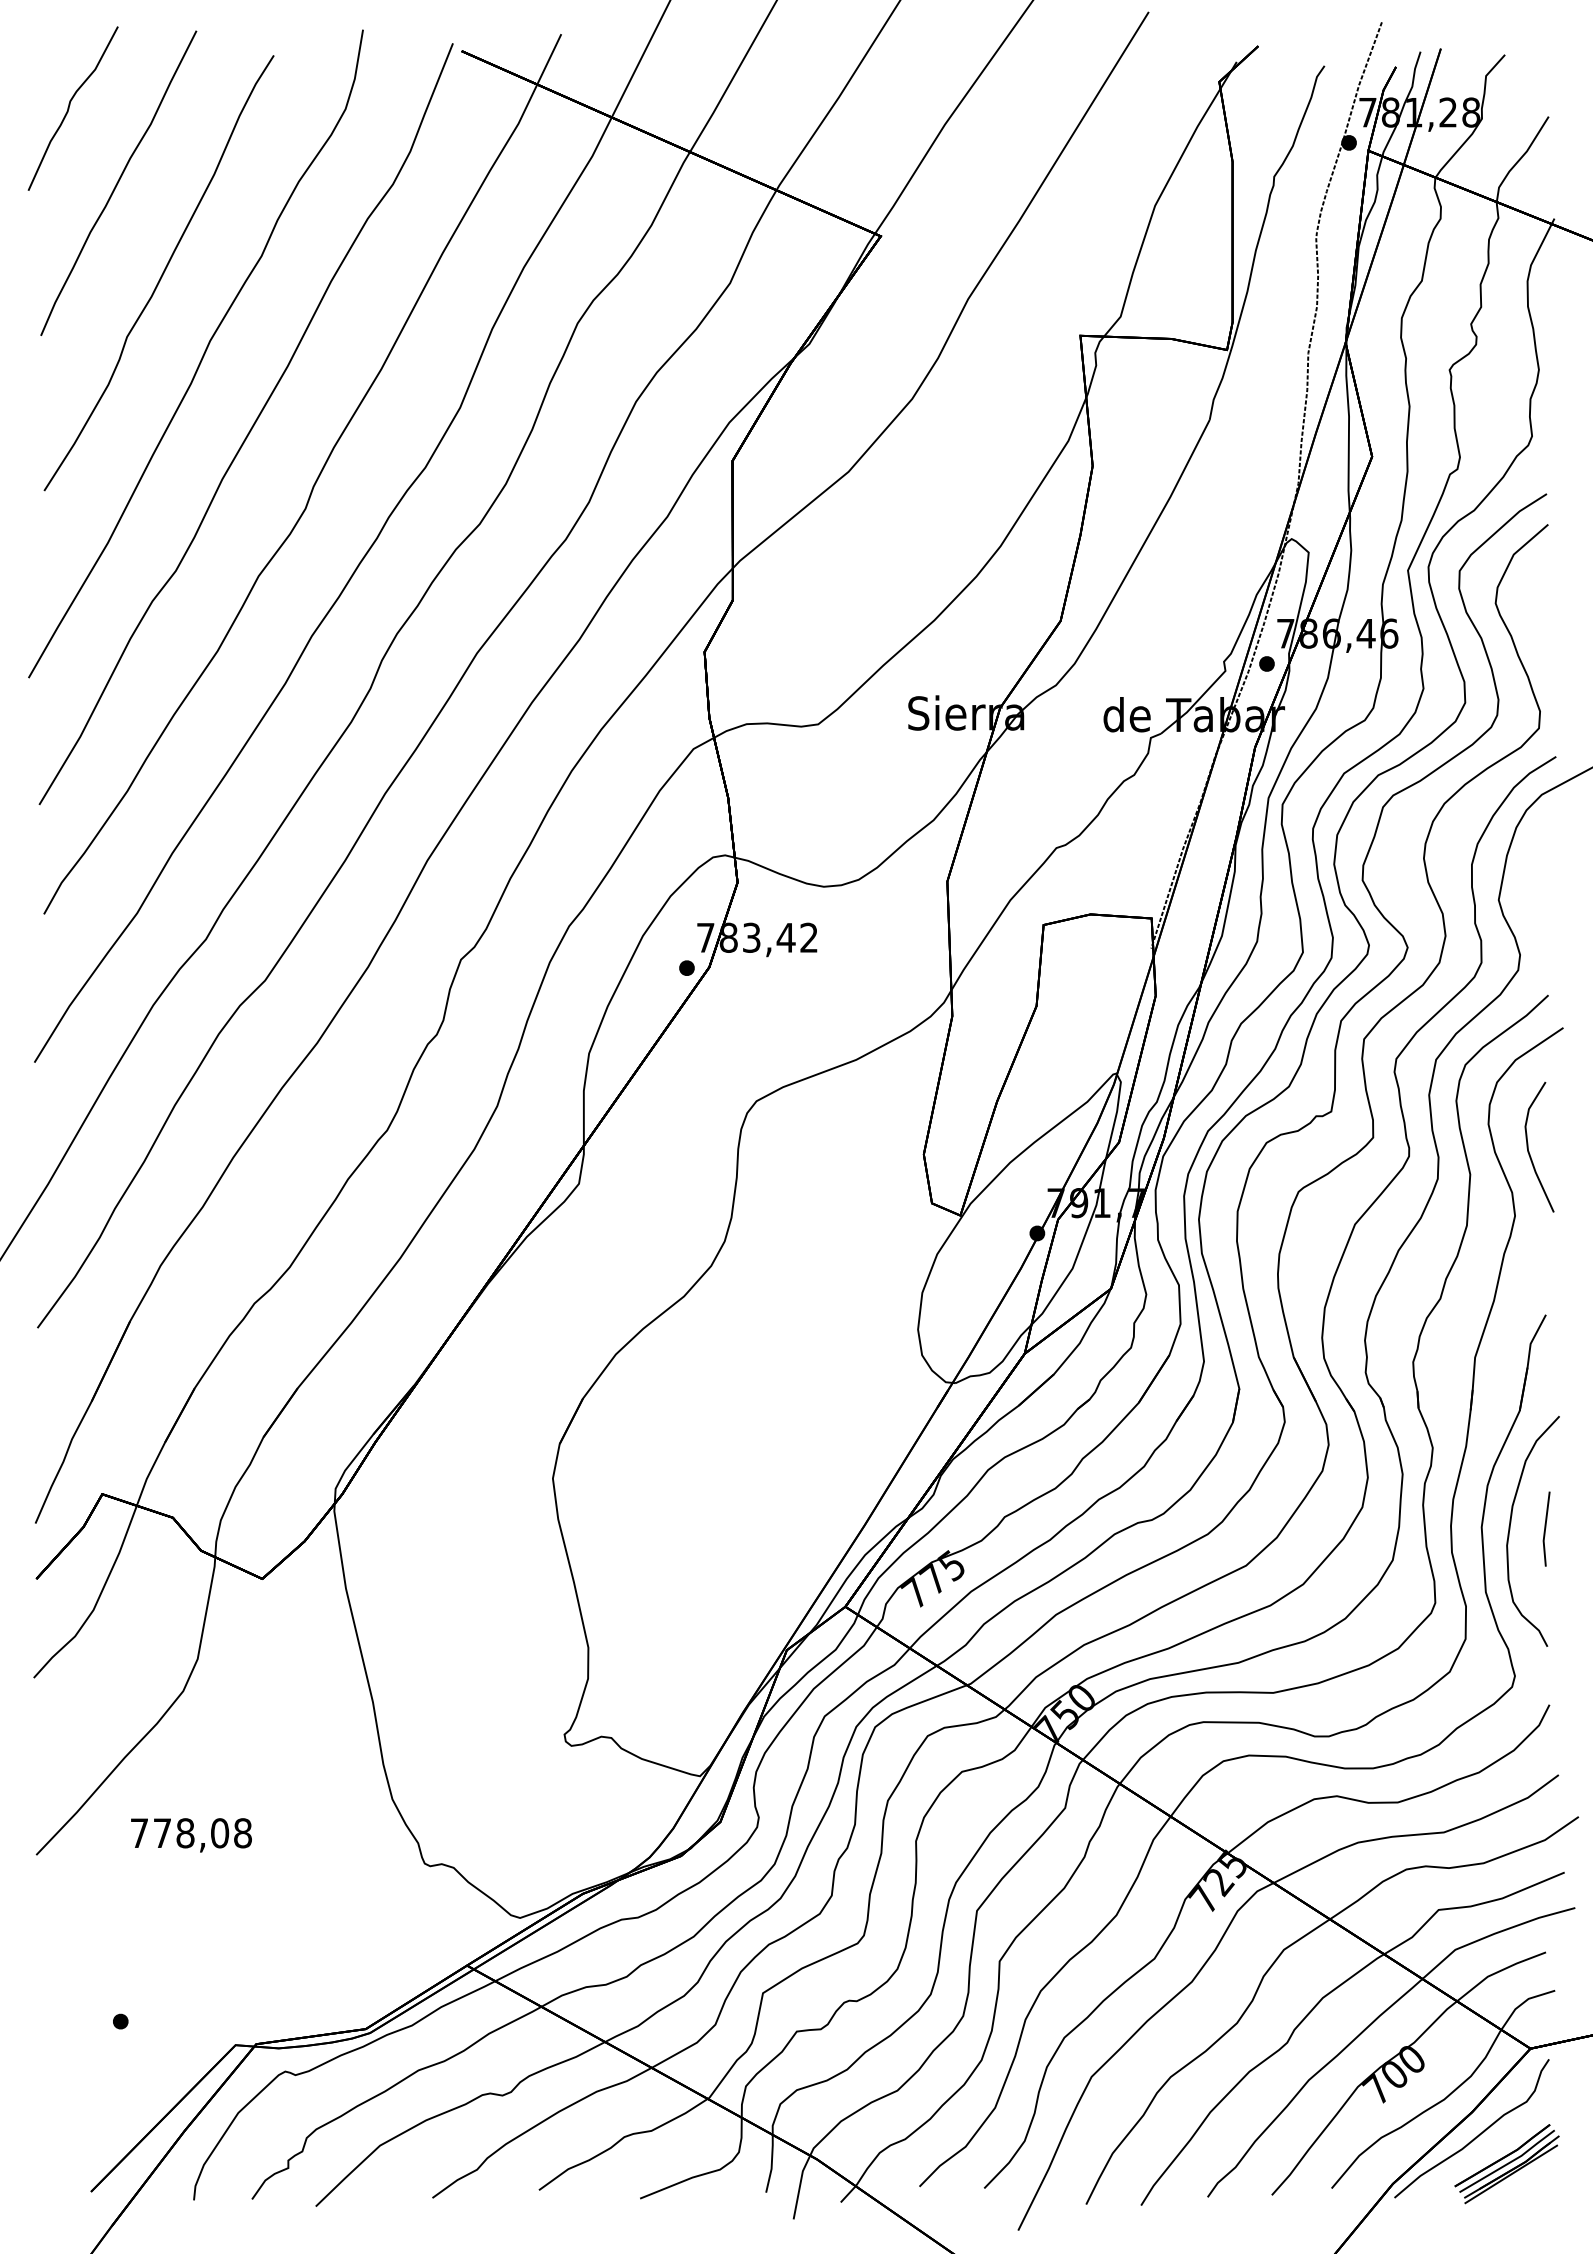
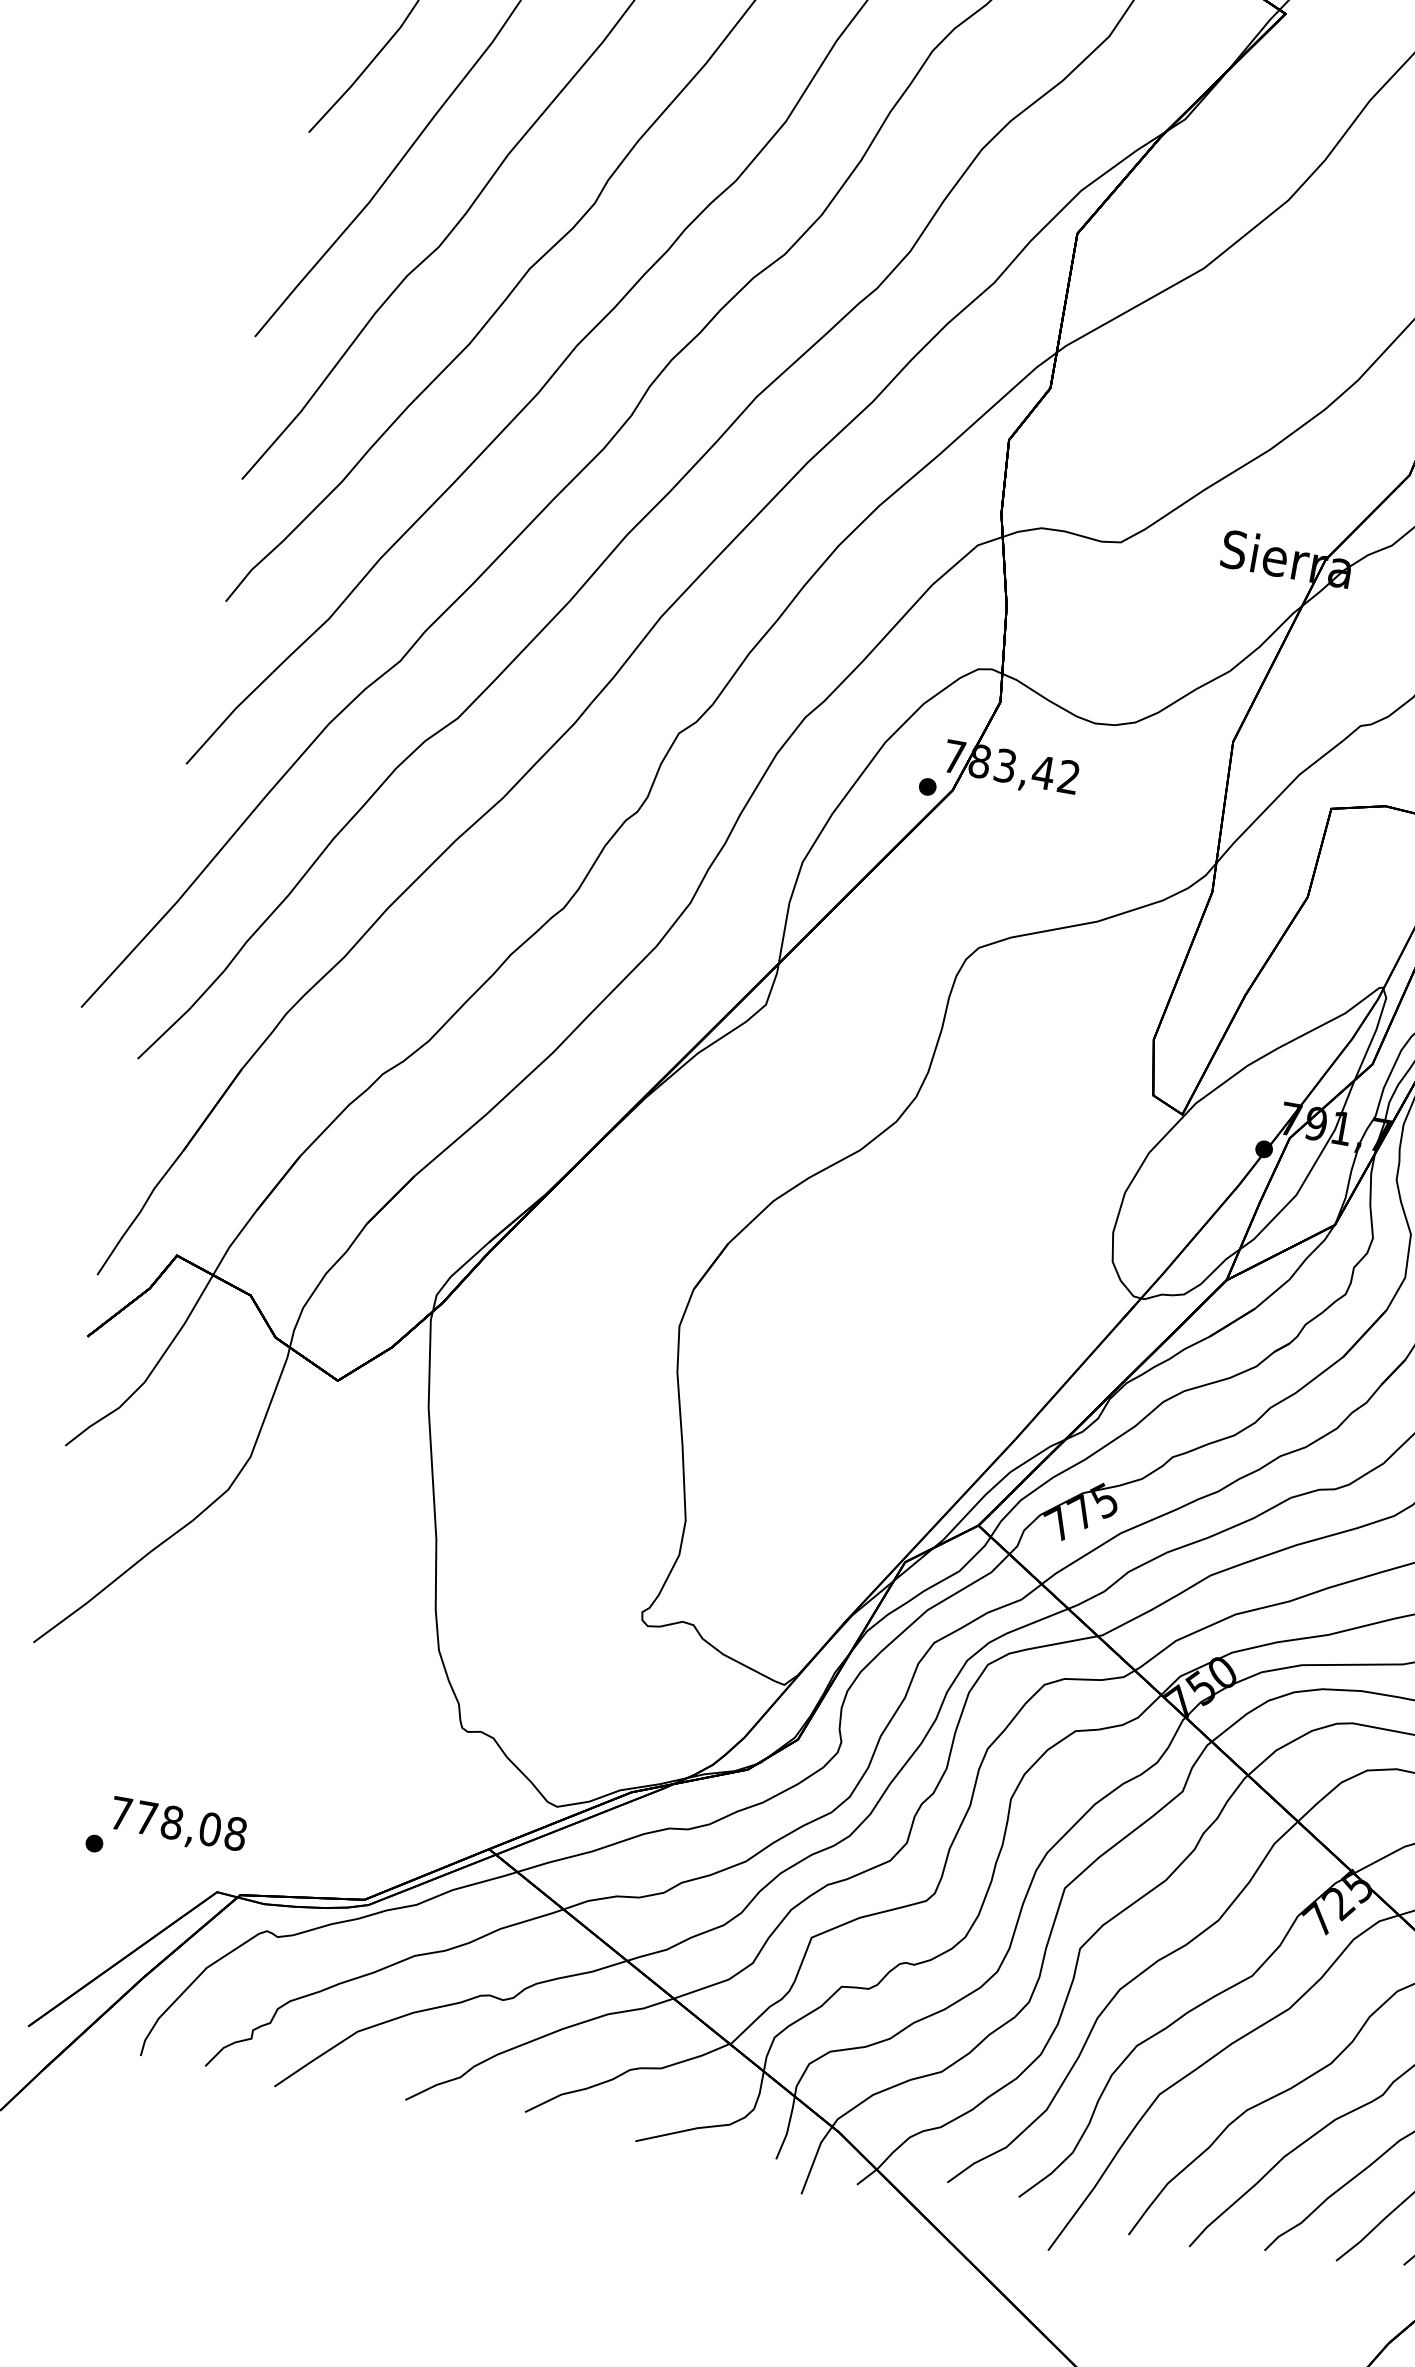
text: (191, 1835) -> (178, 1826), moved

